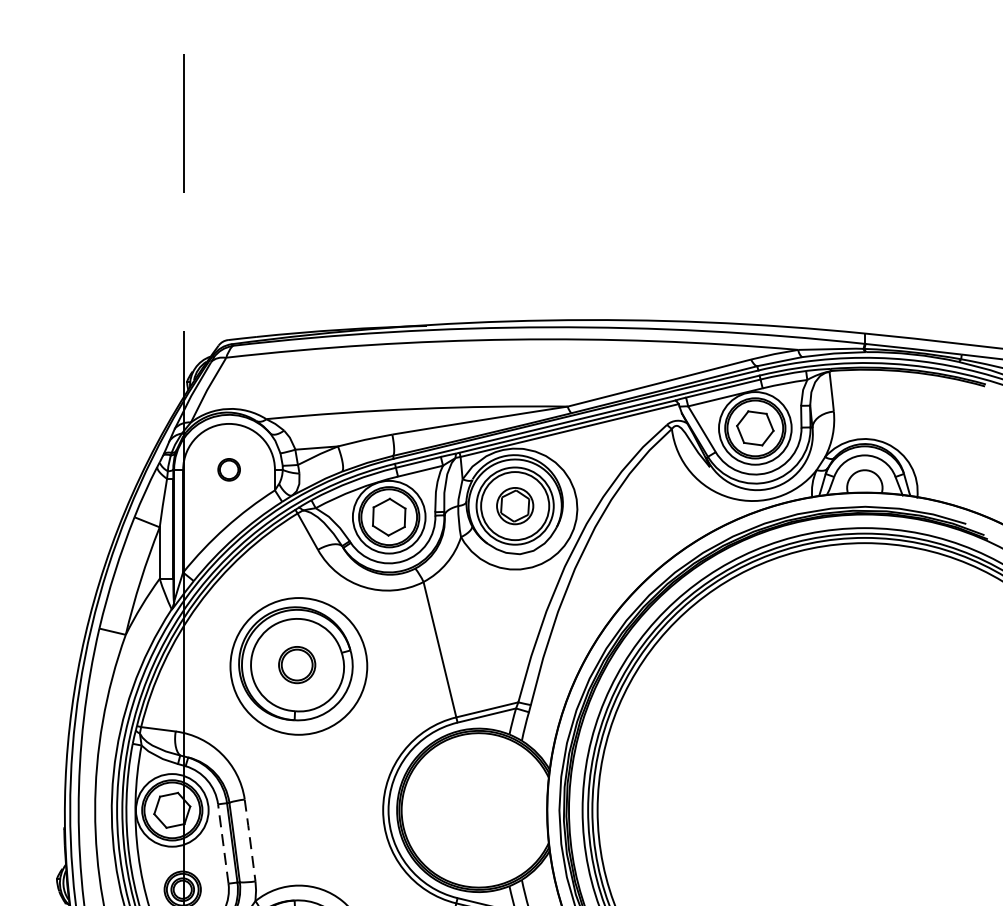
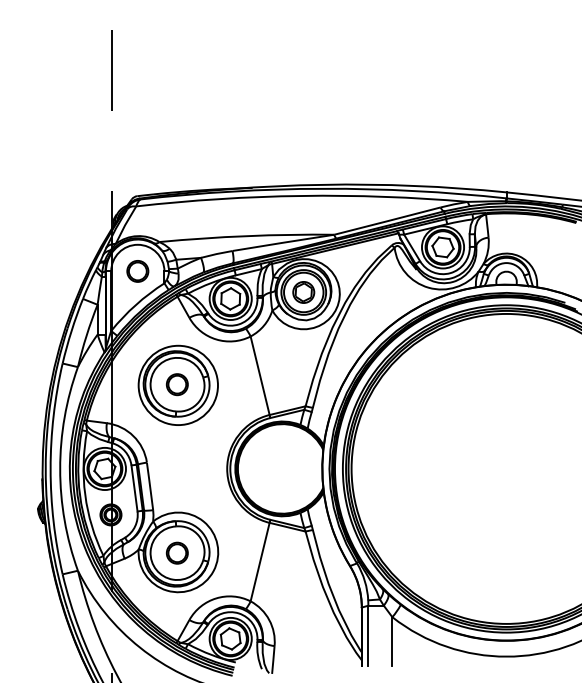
circle: (228, 469) -> (137, 271), size x1.67
line: (250, 838) -> (150, 485), dashed -> solid
line: (223, 842) -> (134, 487), dashed -> solid

